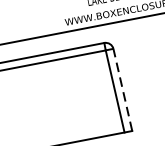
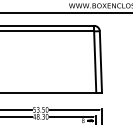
line: (122, 89) -> (100, 61), dashed -> solid

